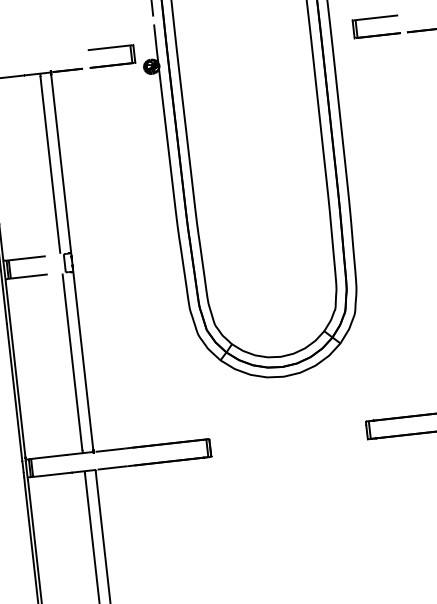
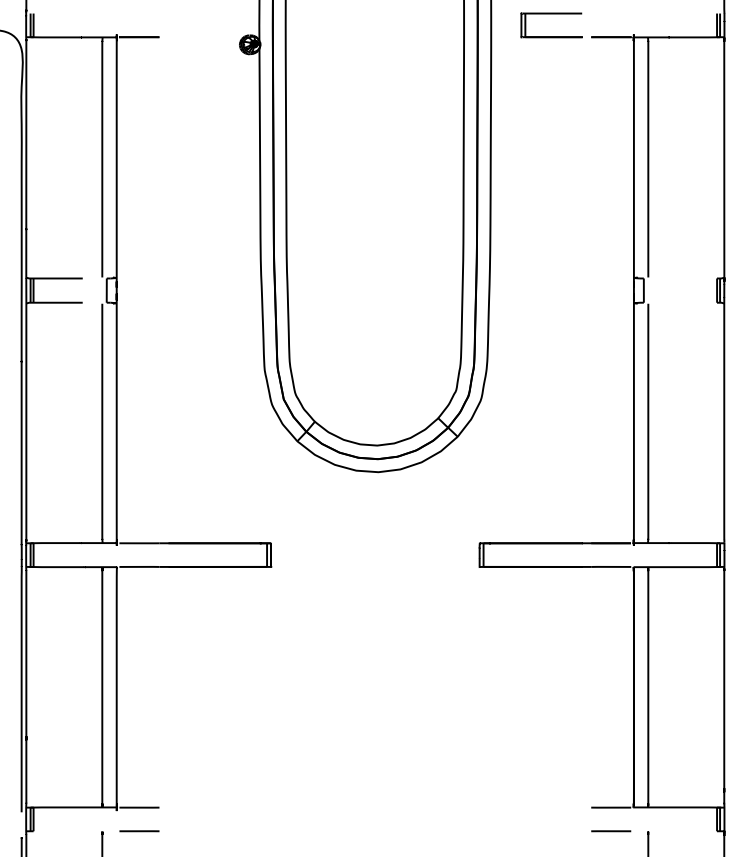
part: (111, 48) -> (199, 14), removed

